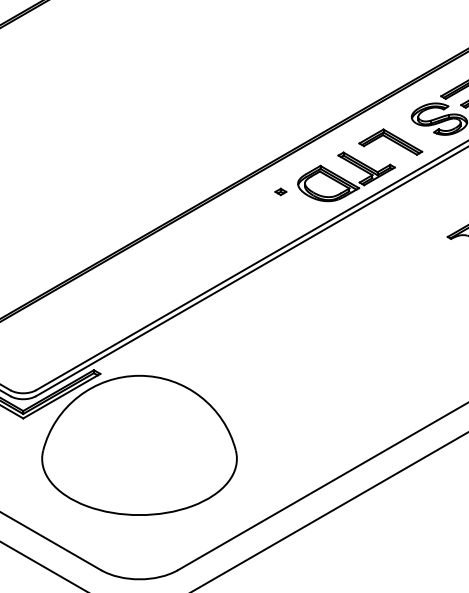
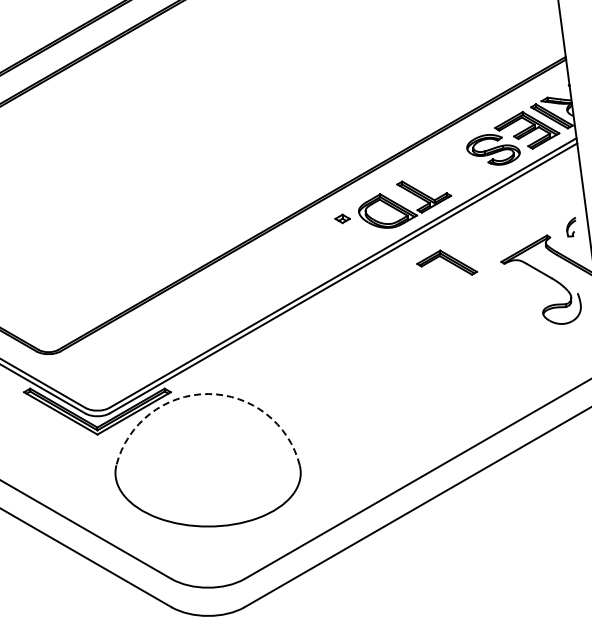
part: (390, 141) -> (446, 262), moved
part: (280, 192) -> (342, 219), size x1.4
arc: (139, 376) -> (208, 394), solid -> dashed

